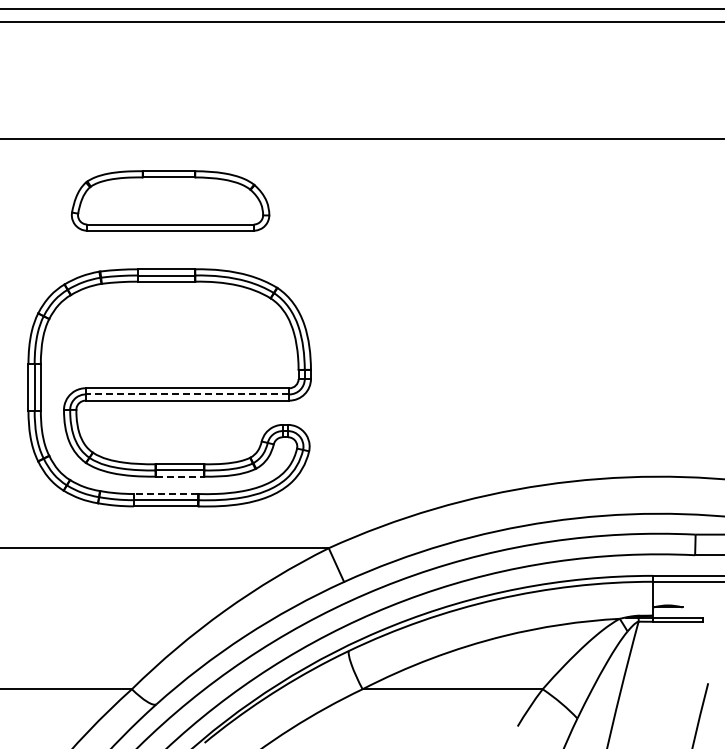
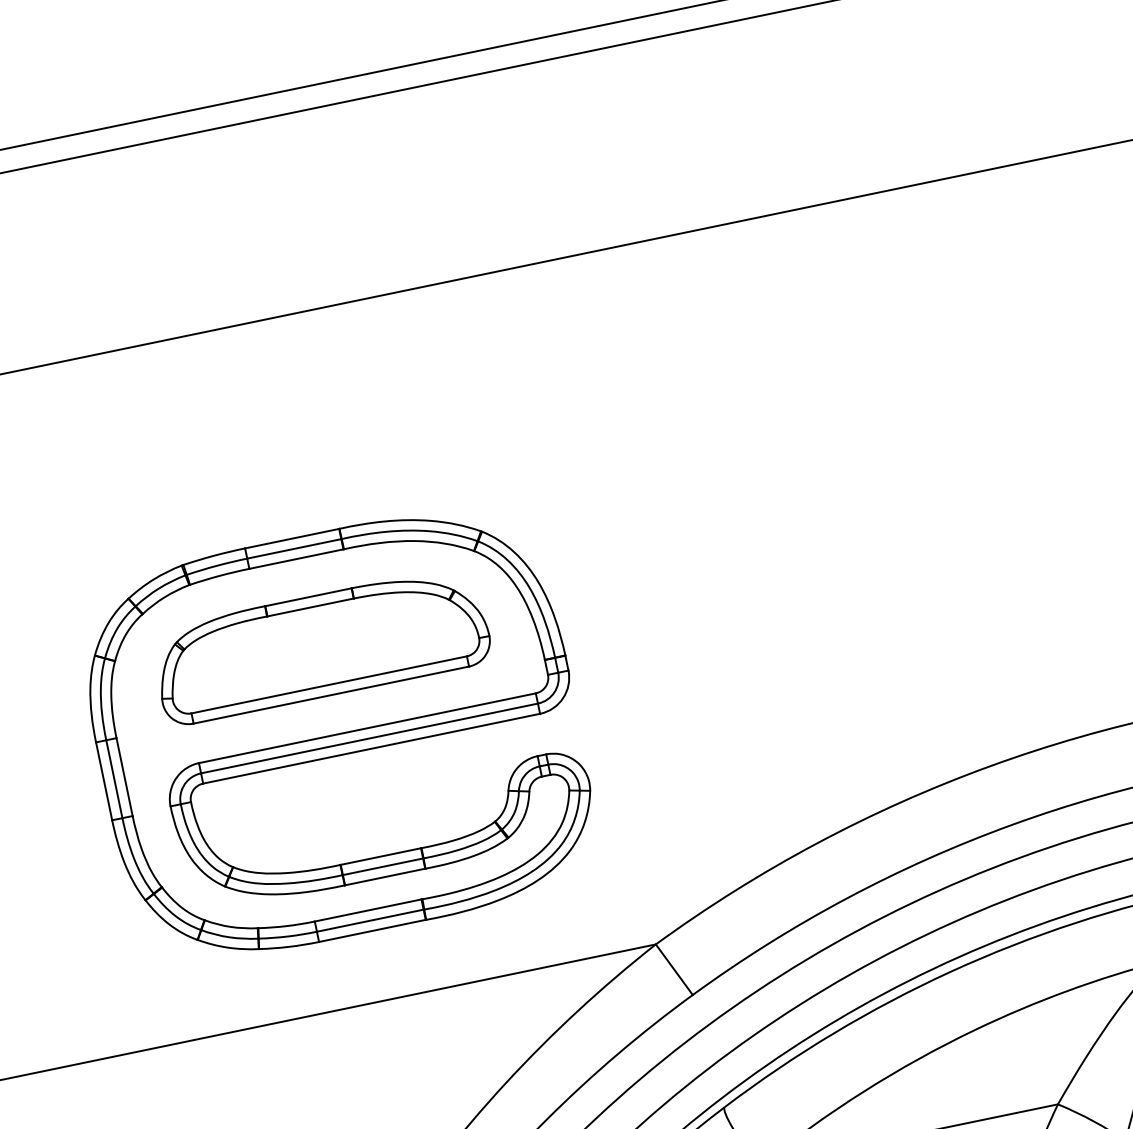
part: (170, 200) -> (320, 645), moved
line: (187, 394) -> (369, 738), dashed -> solid
line: (180, 476) -> (386, 876), dashed -> solid
line: (165, 494) -> (367, 911), dashed -> solid

